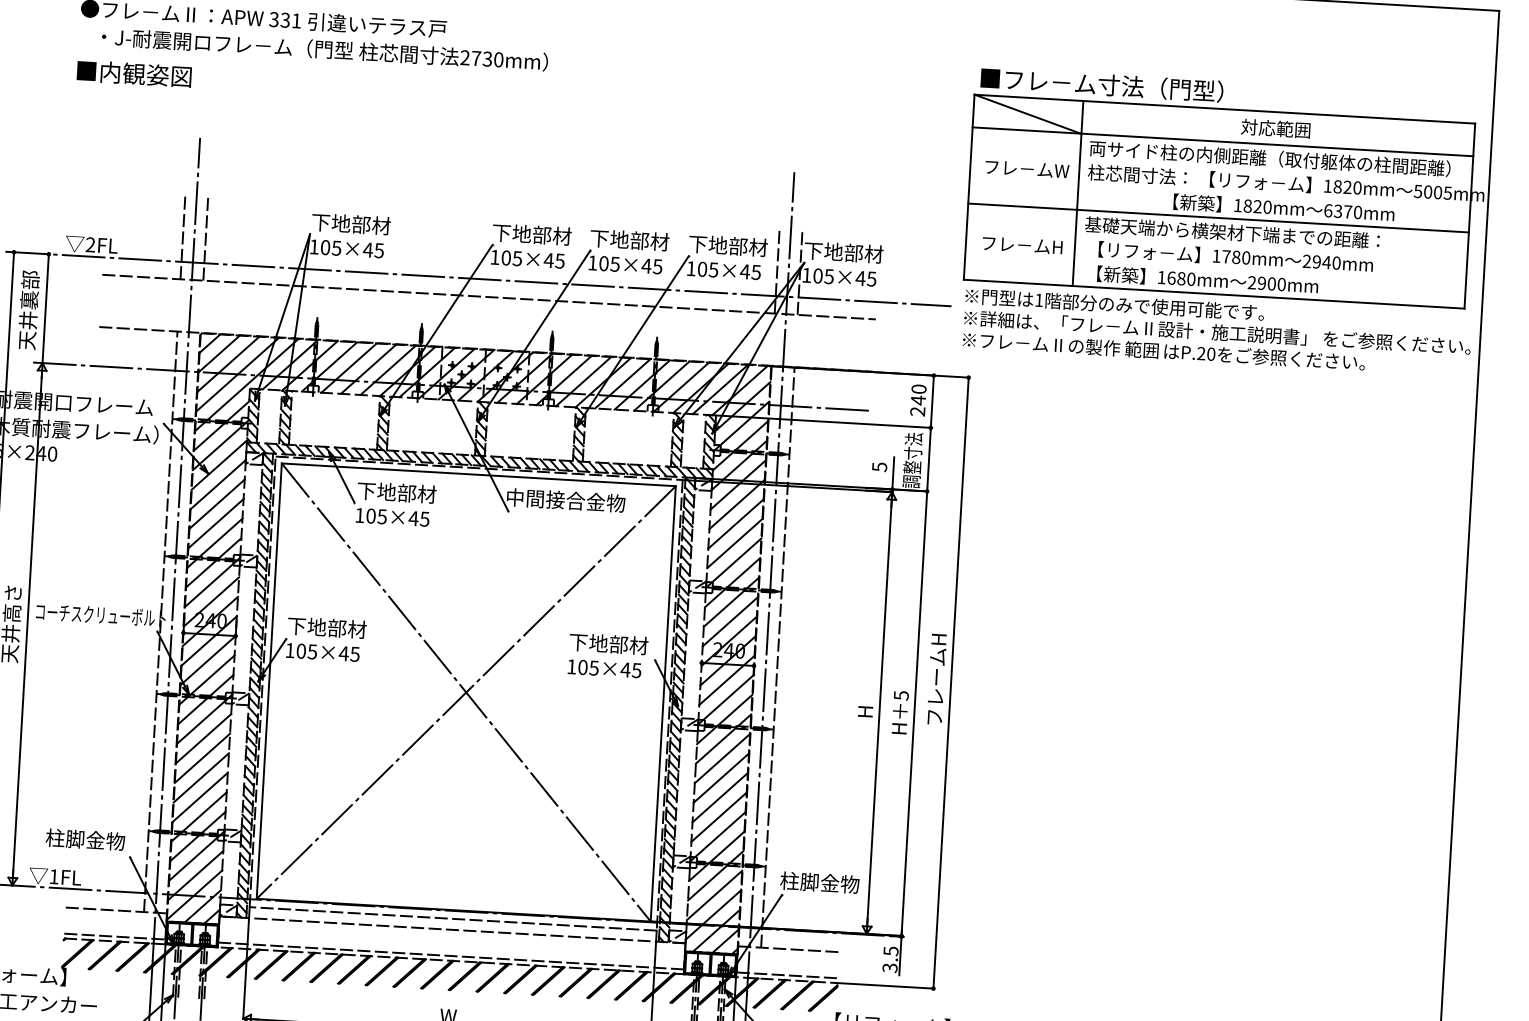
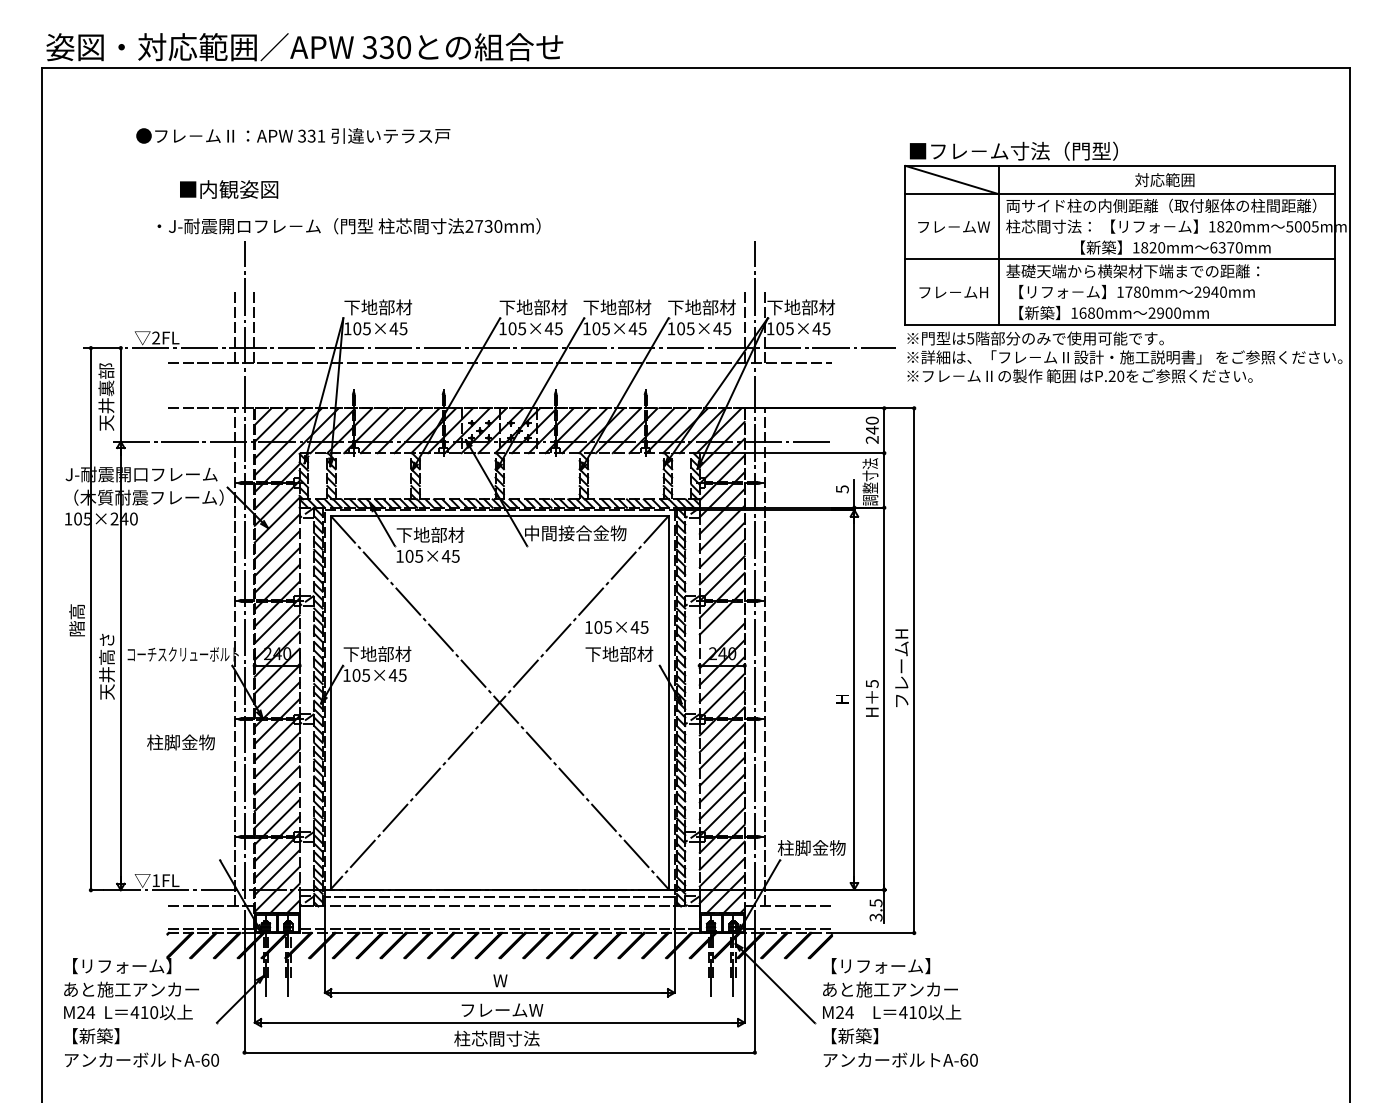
text: (324, 49) -> (348, 226), moved
text: (134, 73) -> (229, 189), moved
text: (1038, 300) -> (970, 338), 1 -> 5
line: (729, 621) -> (721, 628), removed
text: (604, 668) -> (616, 627), moved
text: (84, 839) -> (180, 742), moved

